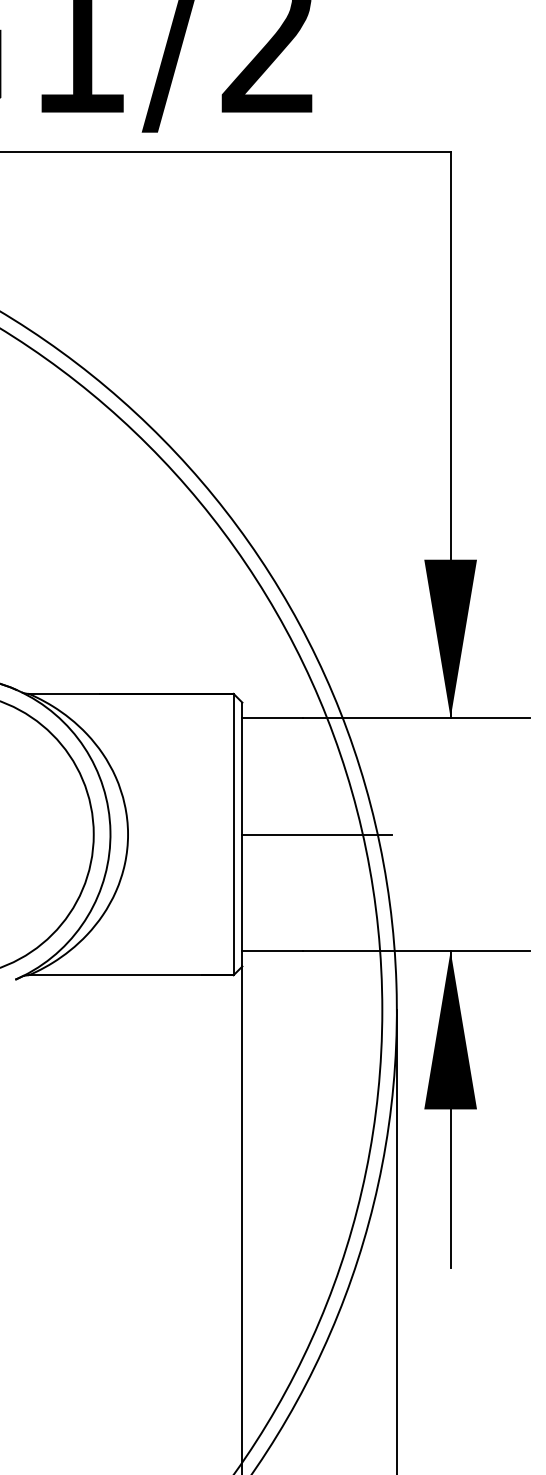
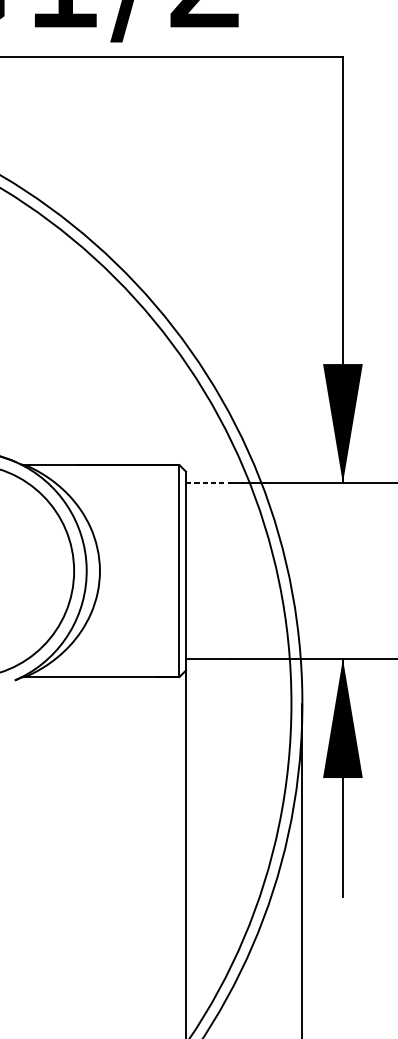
line: (273, 718) -> (209, 483), solid -> dashed
line: (317, 834) -> (242, 571), removed

